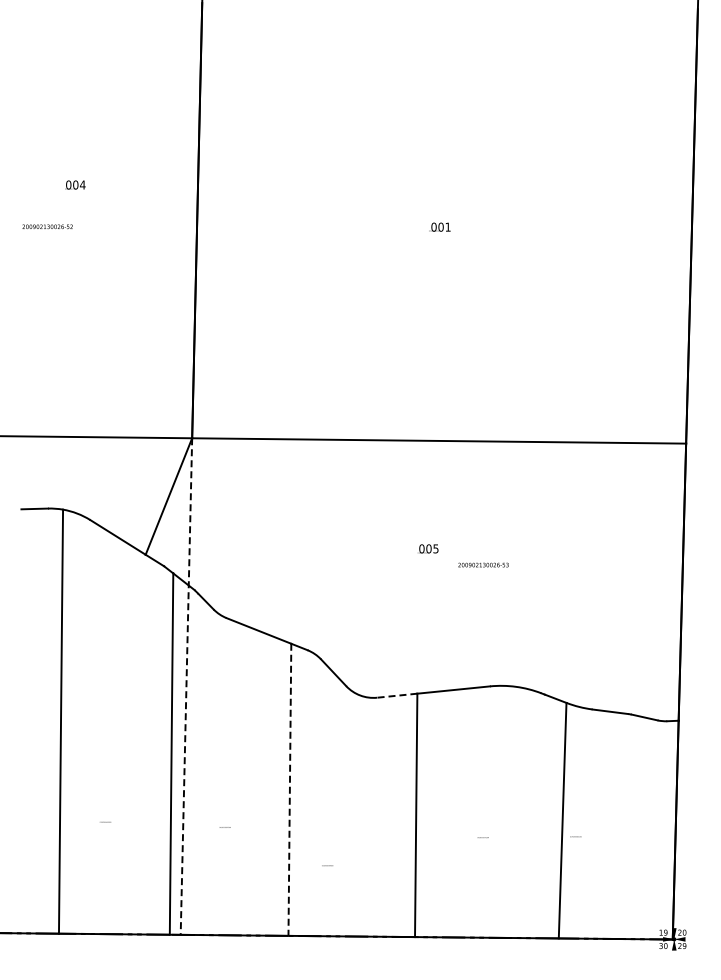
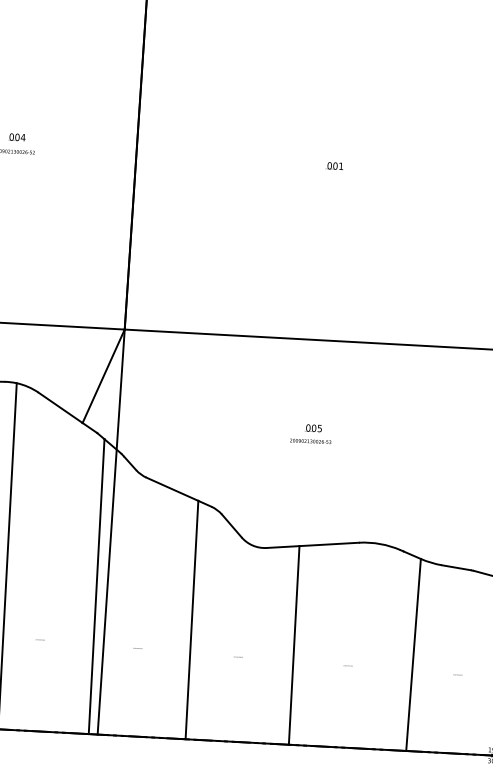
text: (75, 184) -> (17, 136), moved
text: (483, 564) -> (310, 440), moved
line: (186, 687) -> (111, 532), dashed -> solid
line: (396, 695) -> (282, 546), dashed -> solid
line: (289, 790) -> (191, 620), dashed -> solid
text: (575, 836) -> (457, 674), moved
text: (327, 865) -> (238, 656), moved

